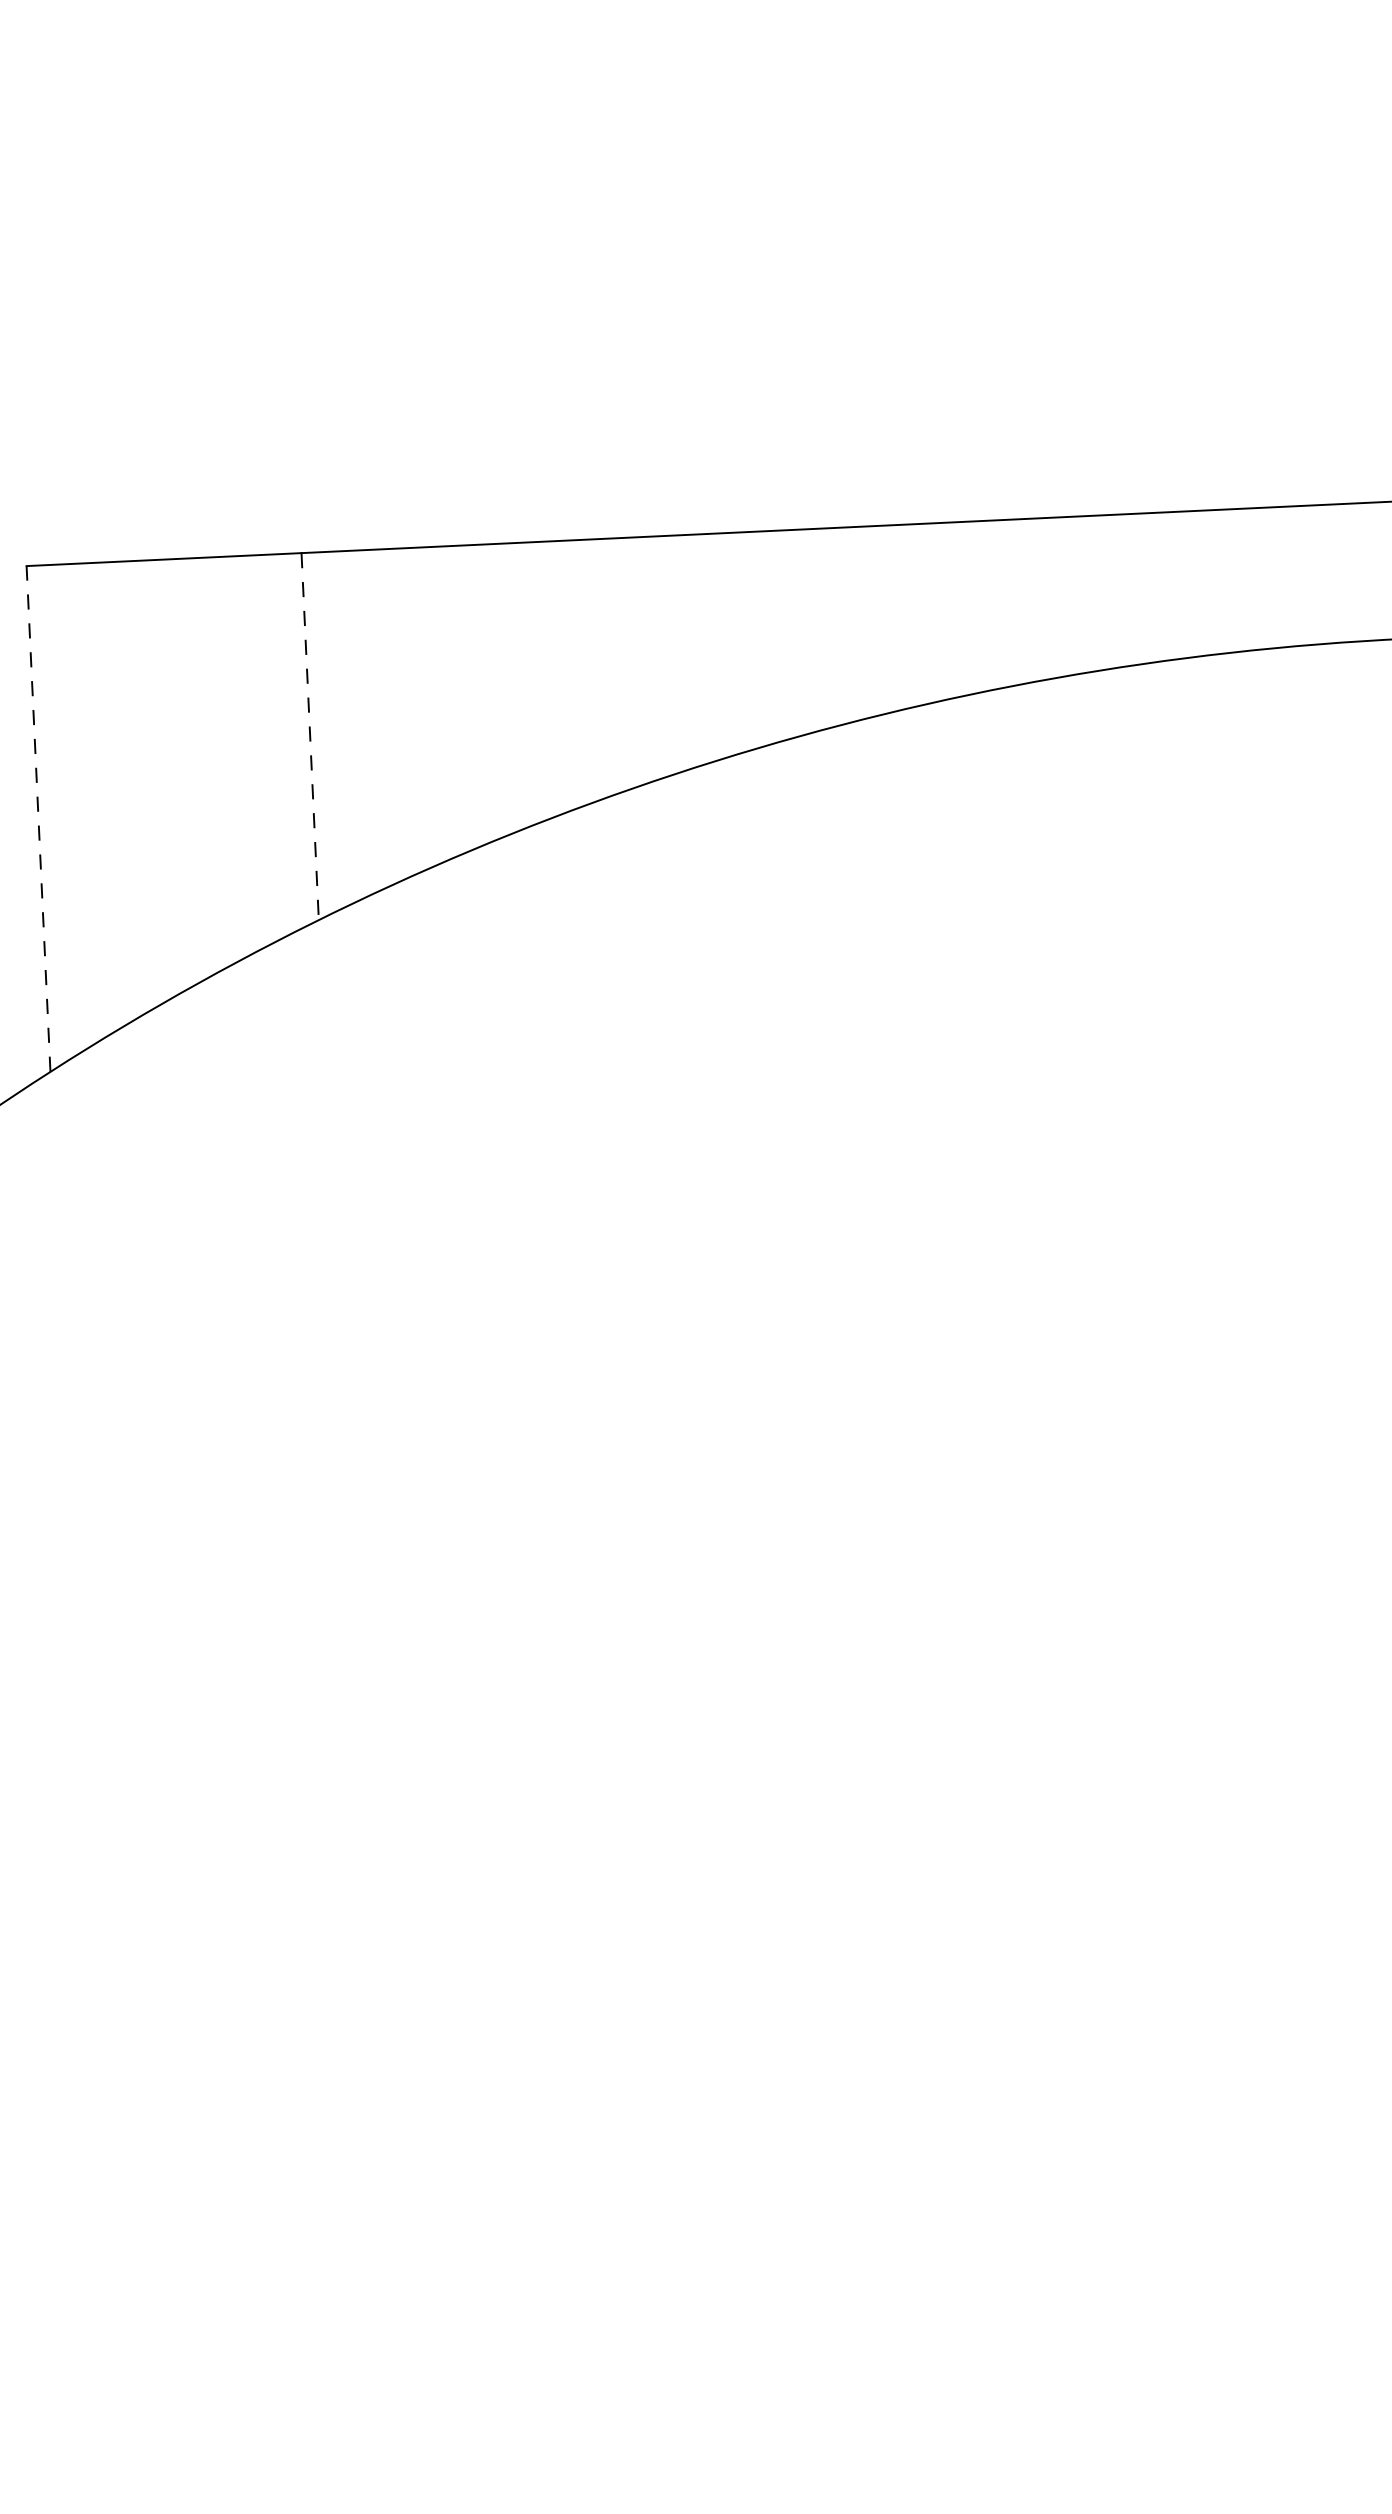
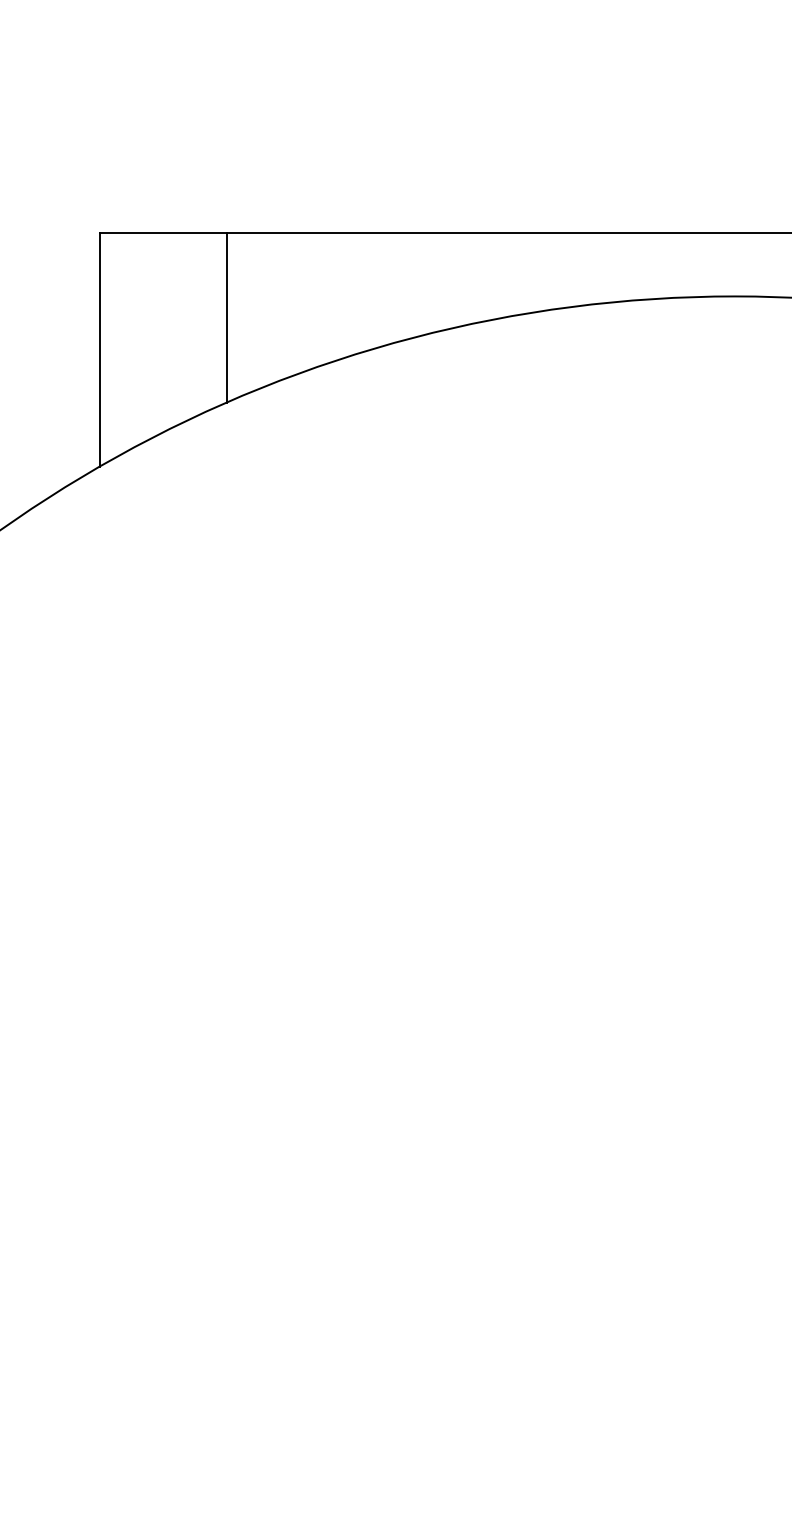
line: (309, 736) -> (226, 317), dashed -> solid
line: (38, 818) -> (99, 349), dashed -> solid

